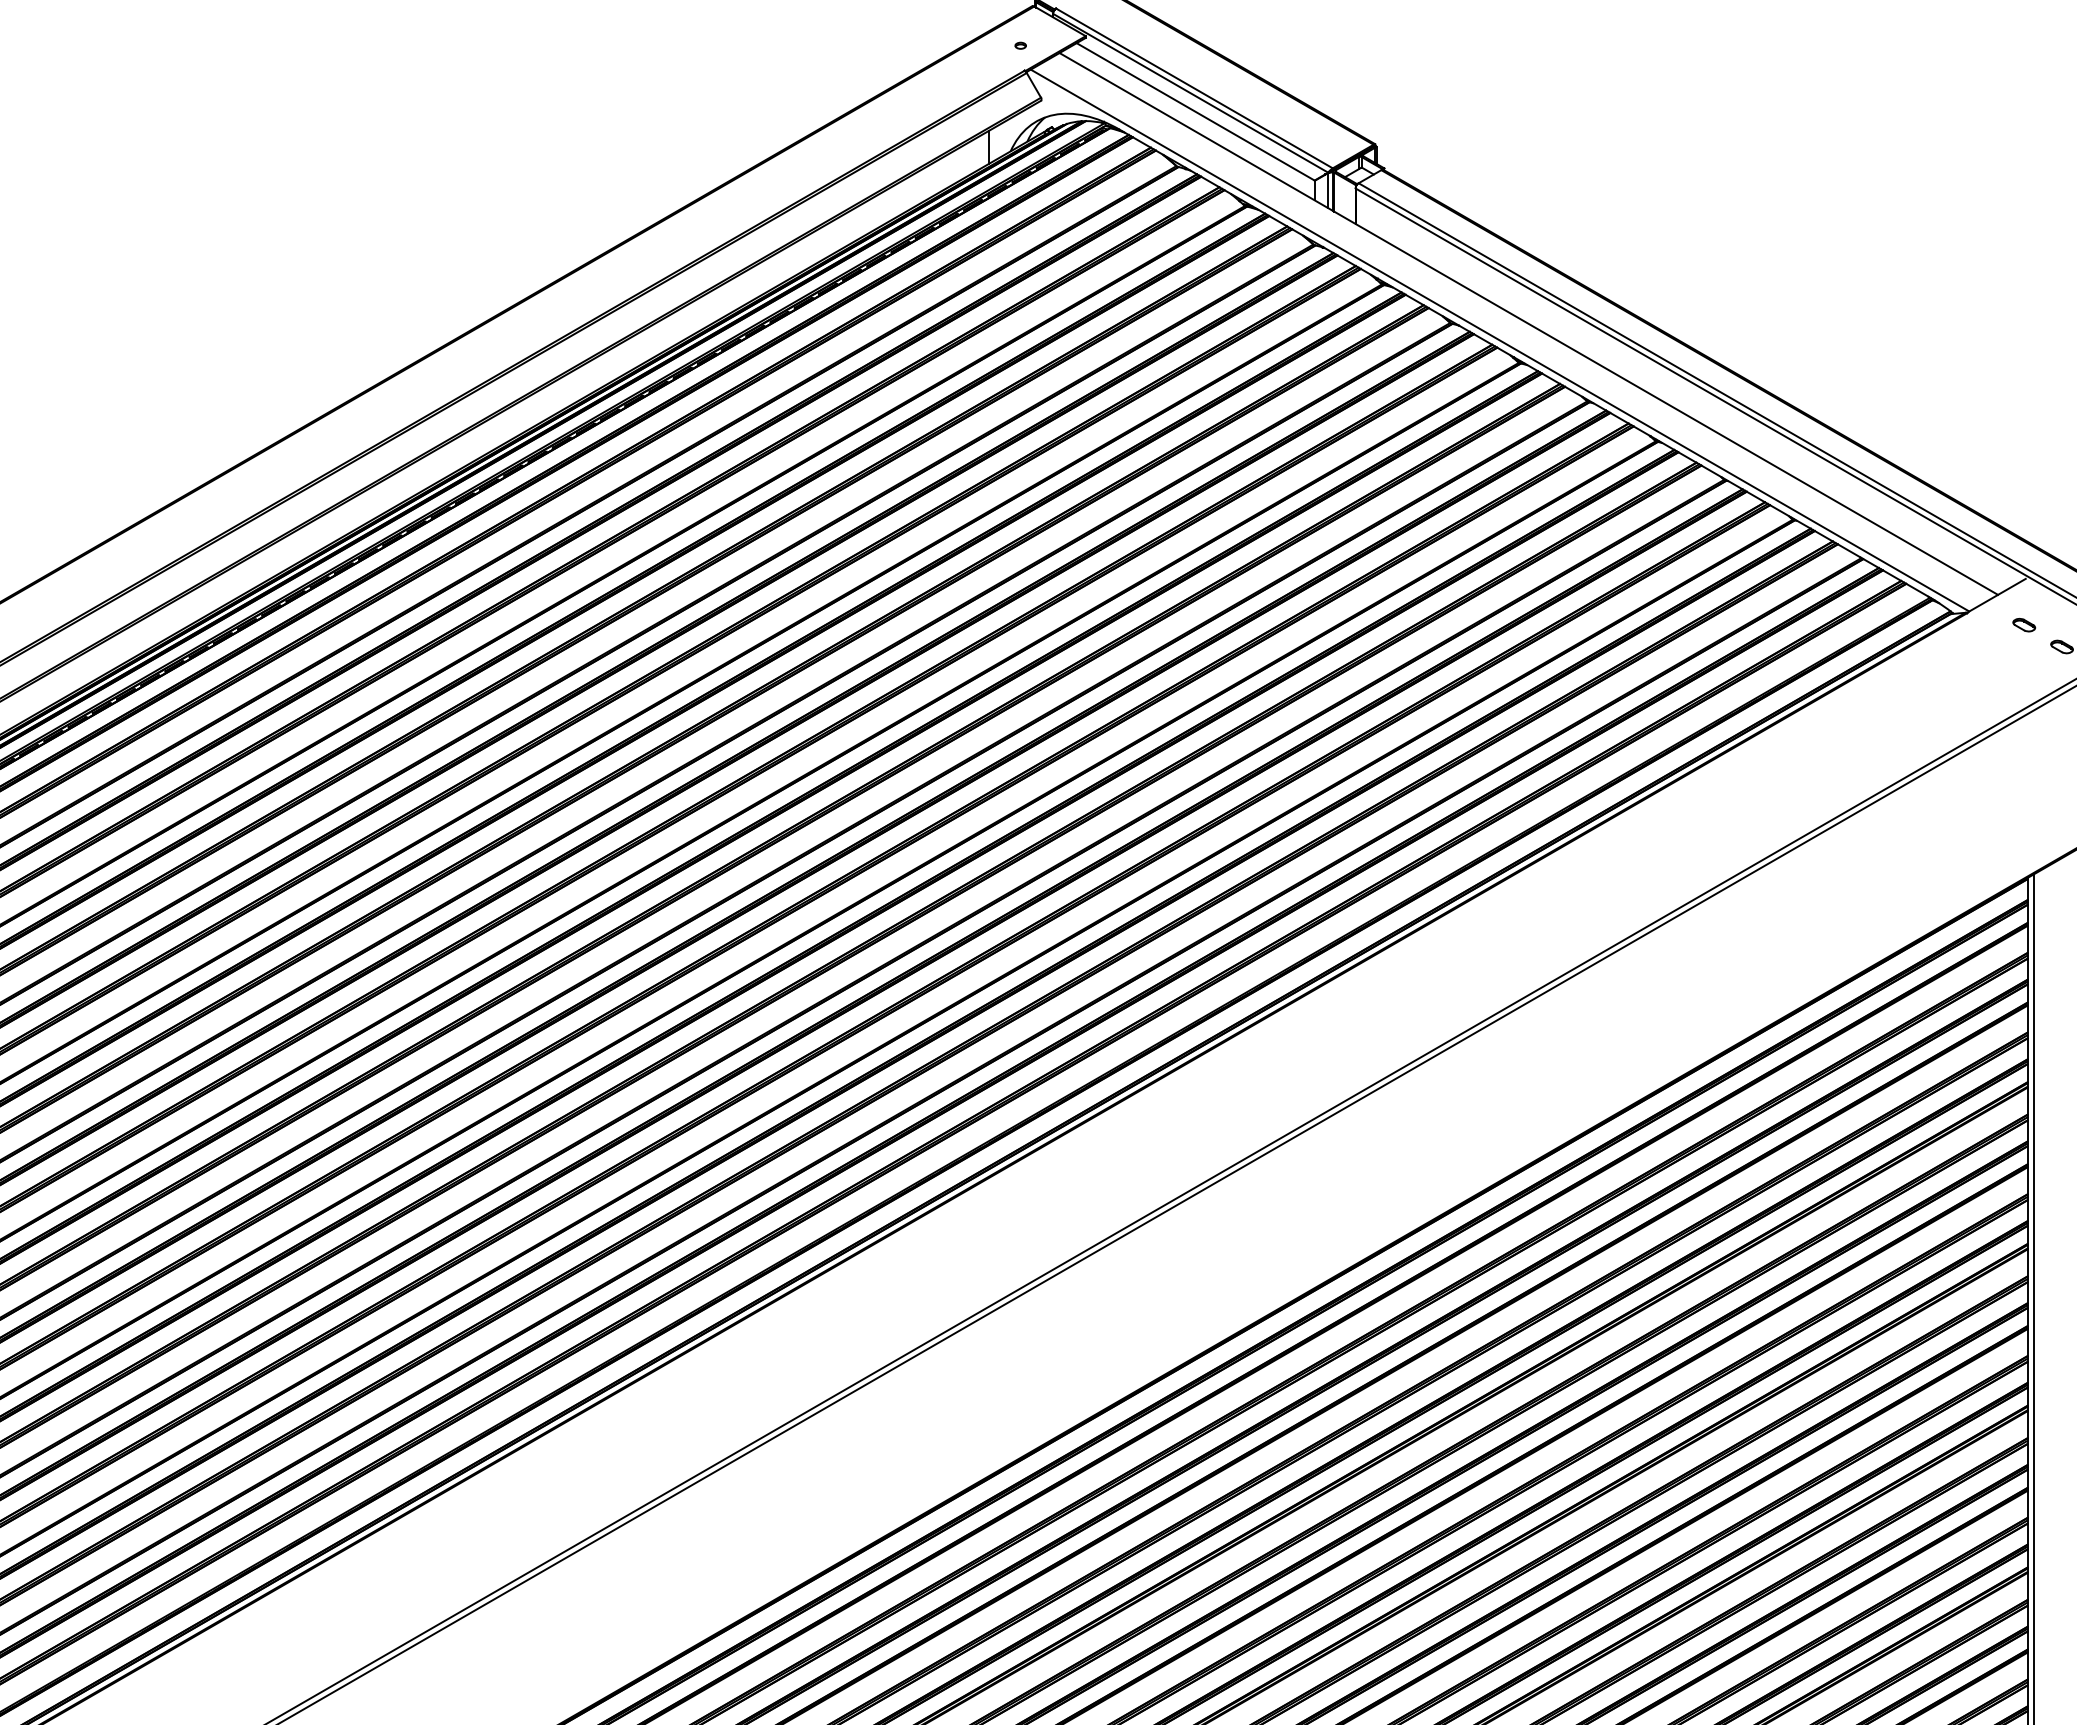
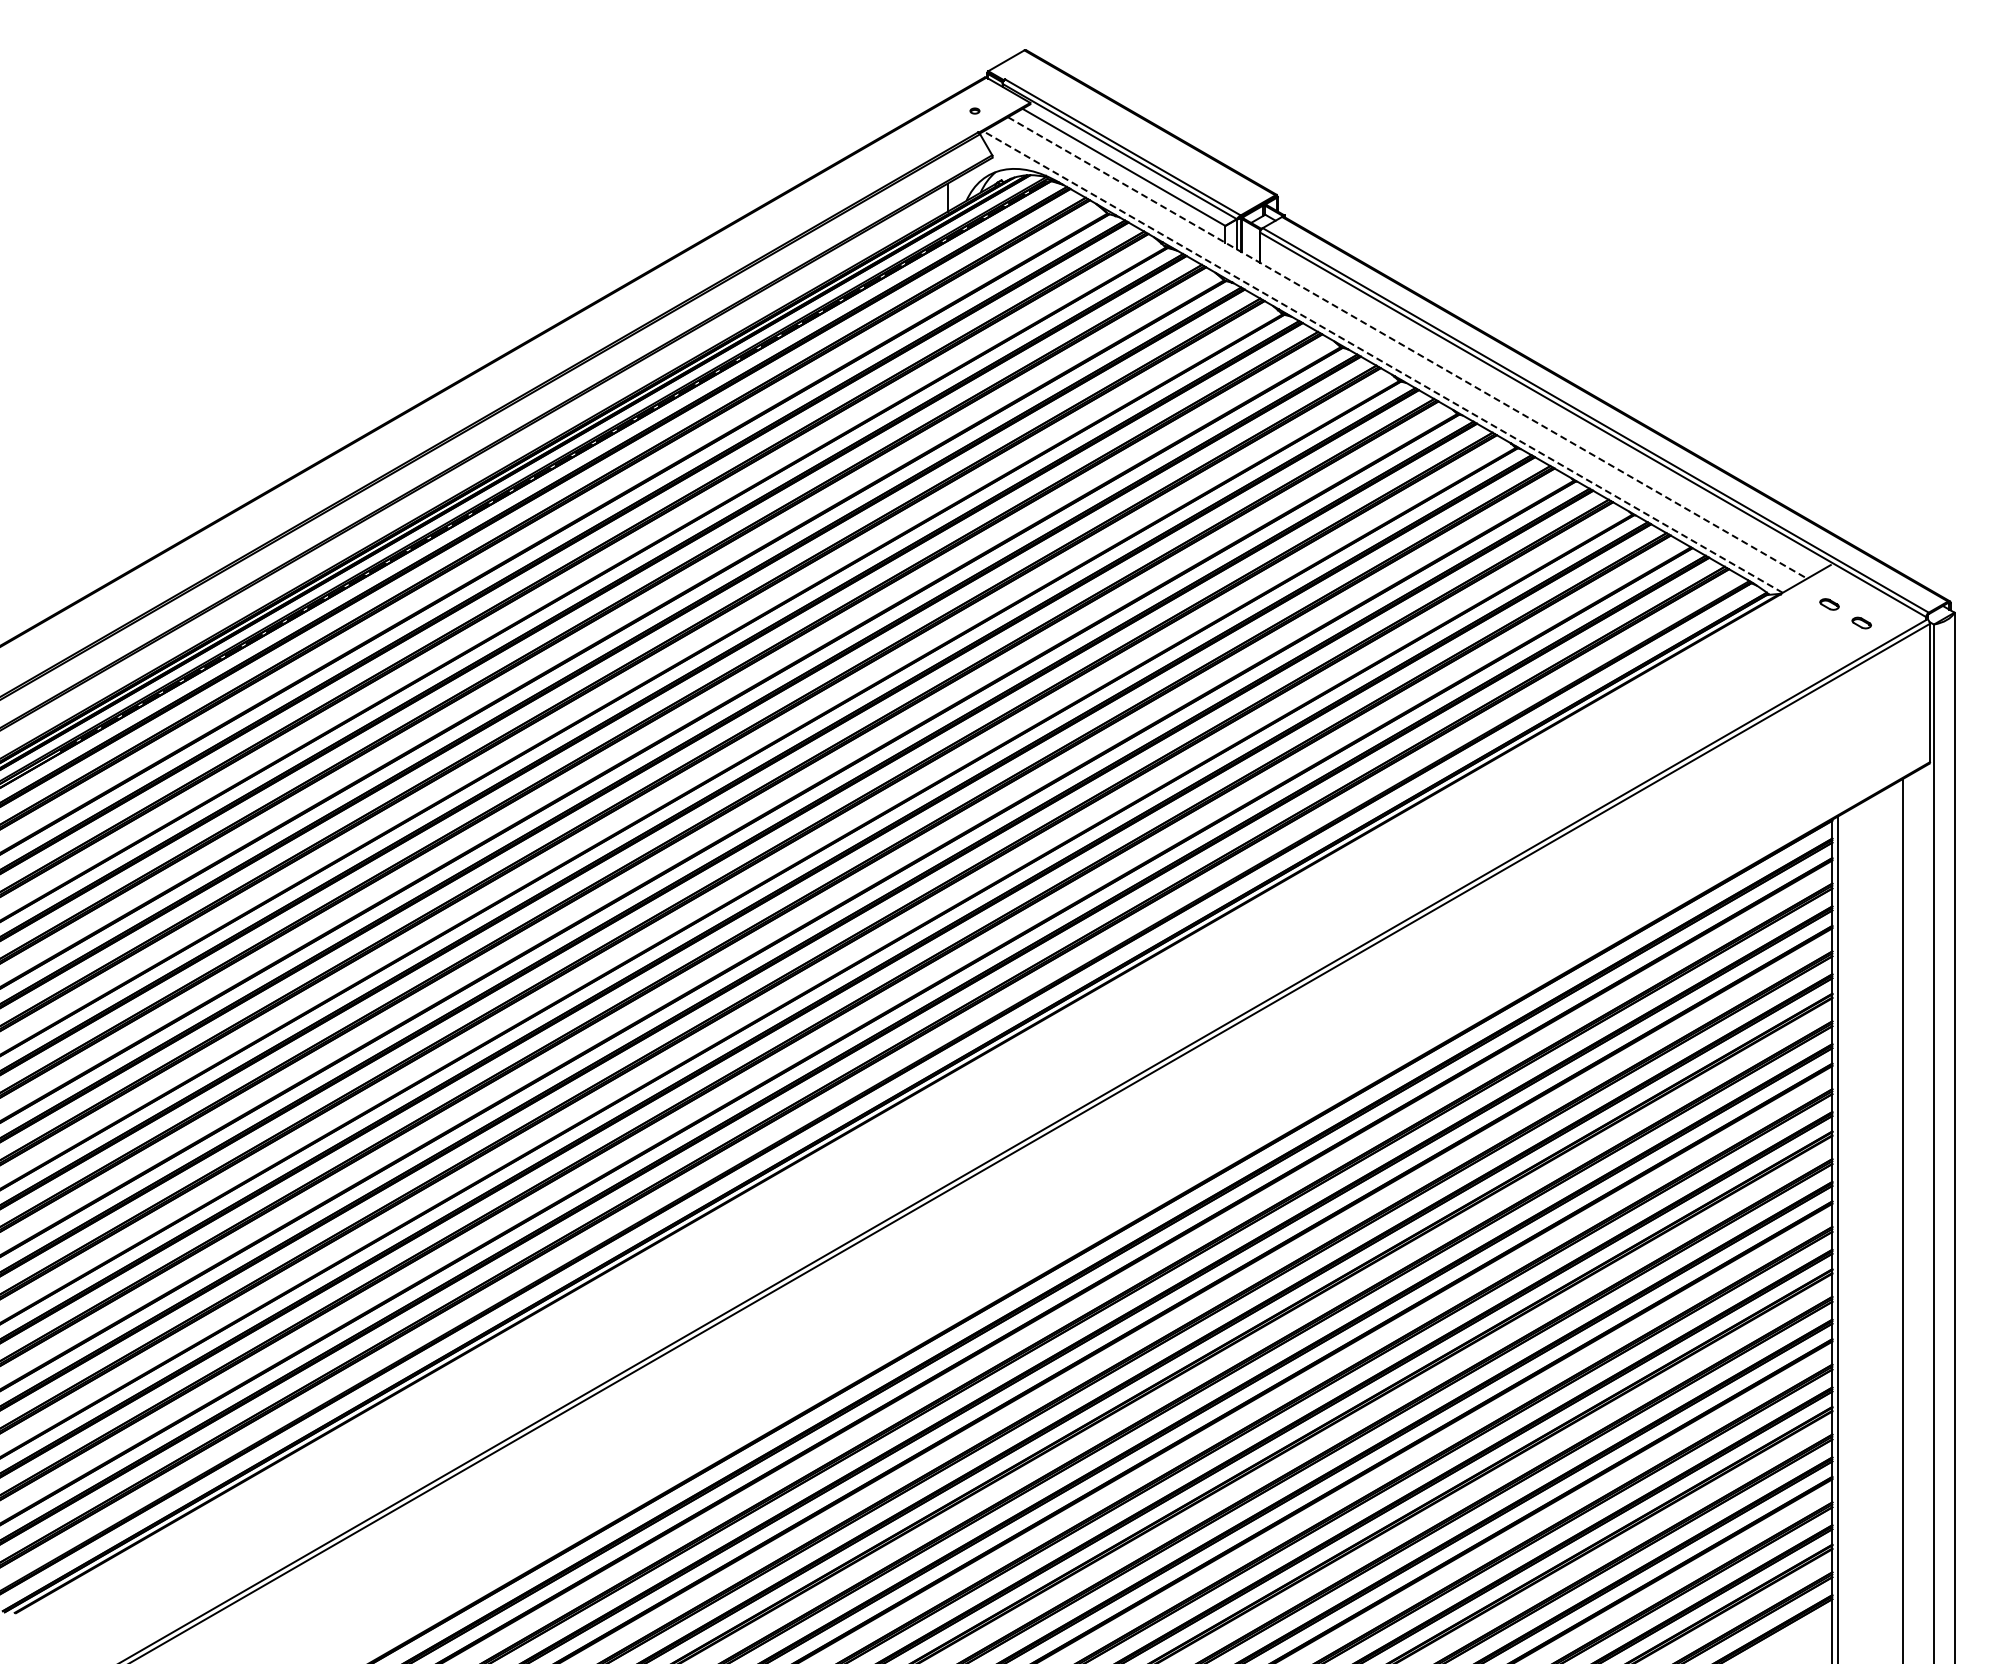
line: (1529, 324) -> (1408, 348), solid -> dashed
line: (1499, 339) -> (1382, 361), solid -> dashed

